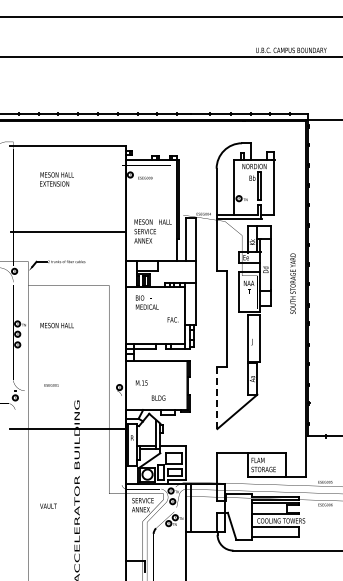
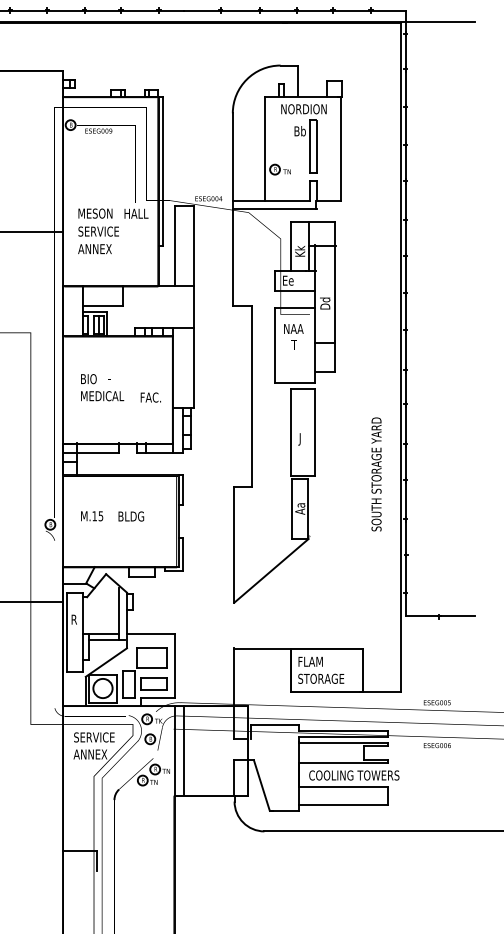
text: (292, 283) -> (375, 473), moved
text: (147, 302) -> (102, 387), moved
text: (158, 397) -> (131, 515), moved
line: (217, 398) -> (234, 545), dashed -> solid

